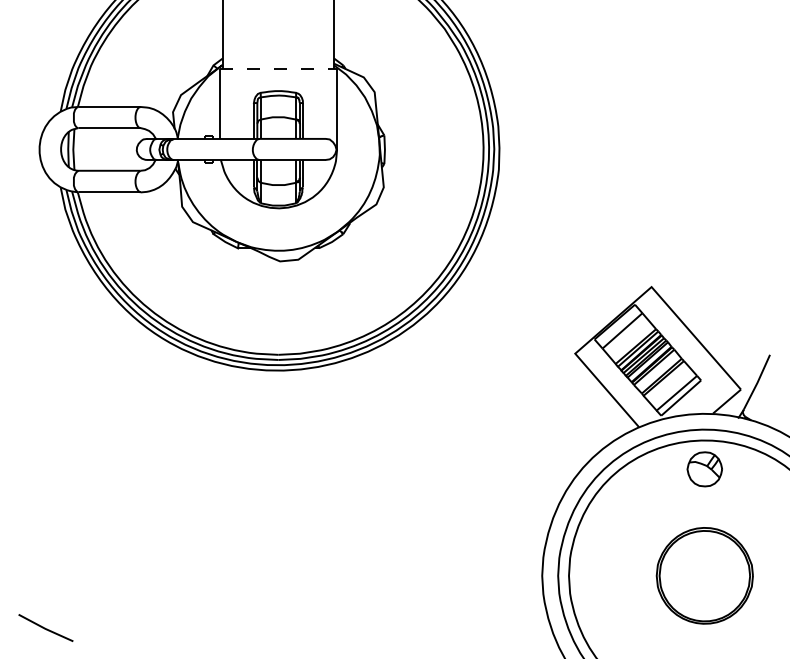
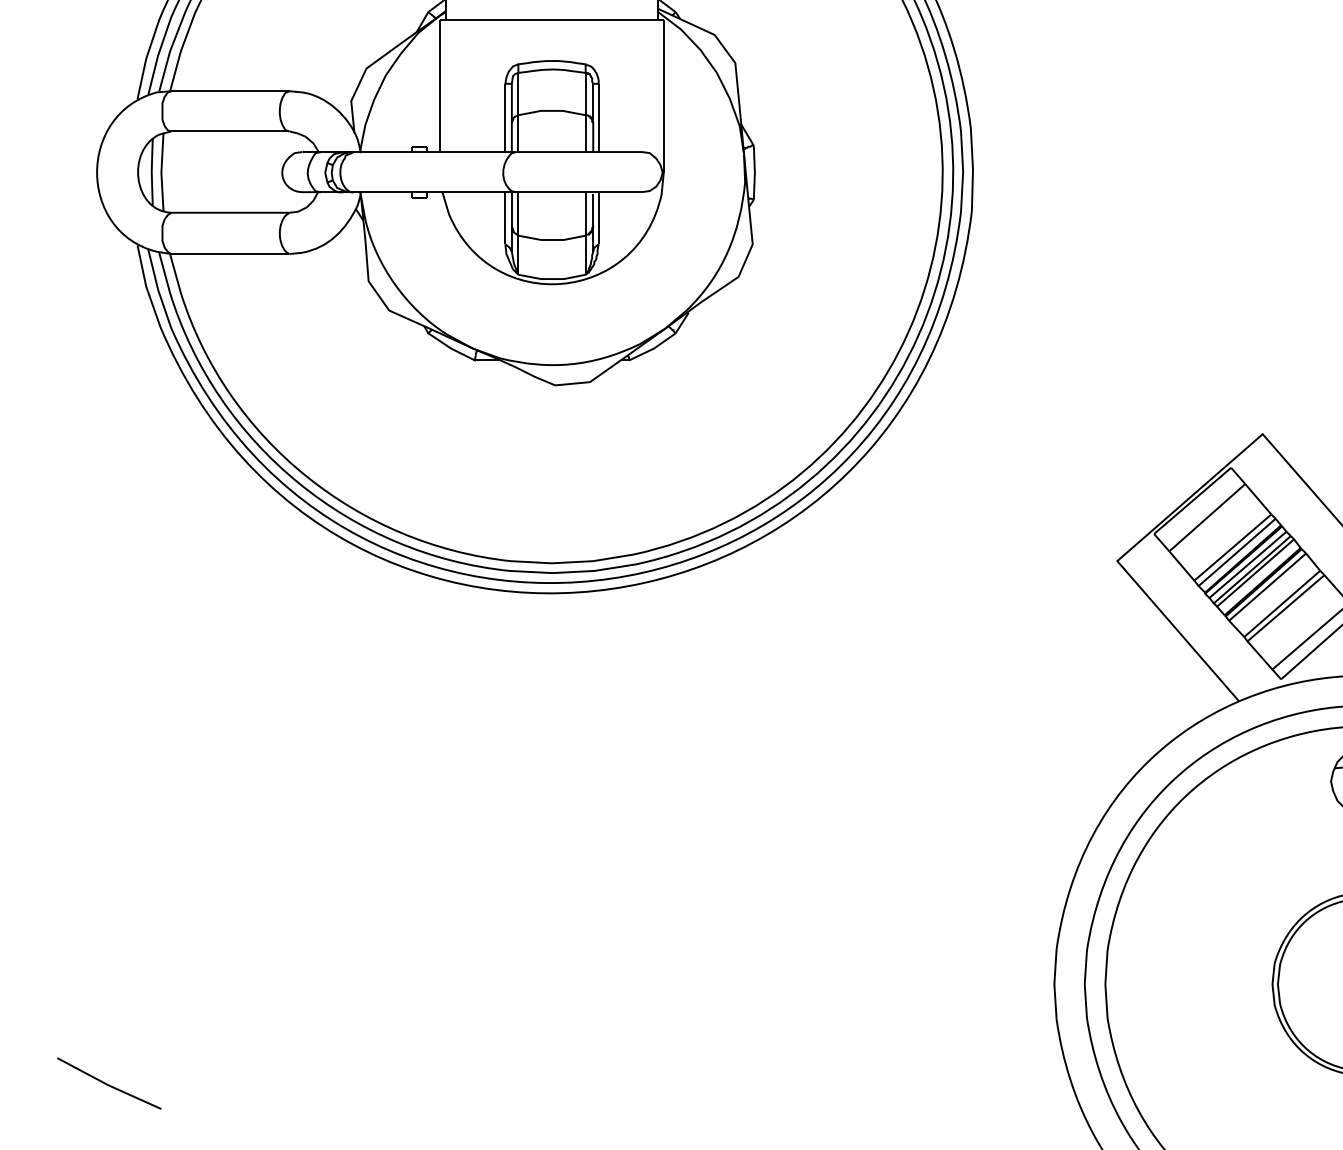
line: (278, 69) -> (552, 19), dashed -> solid

